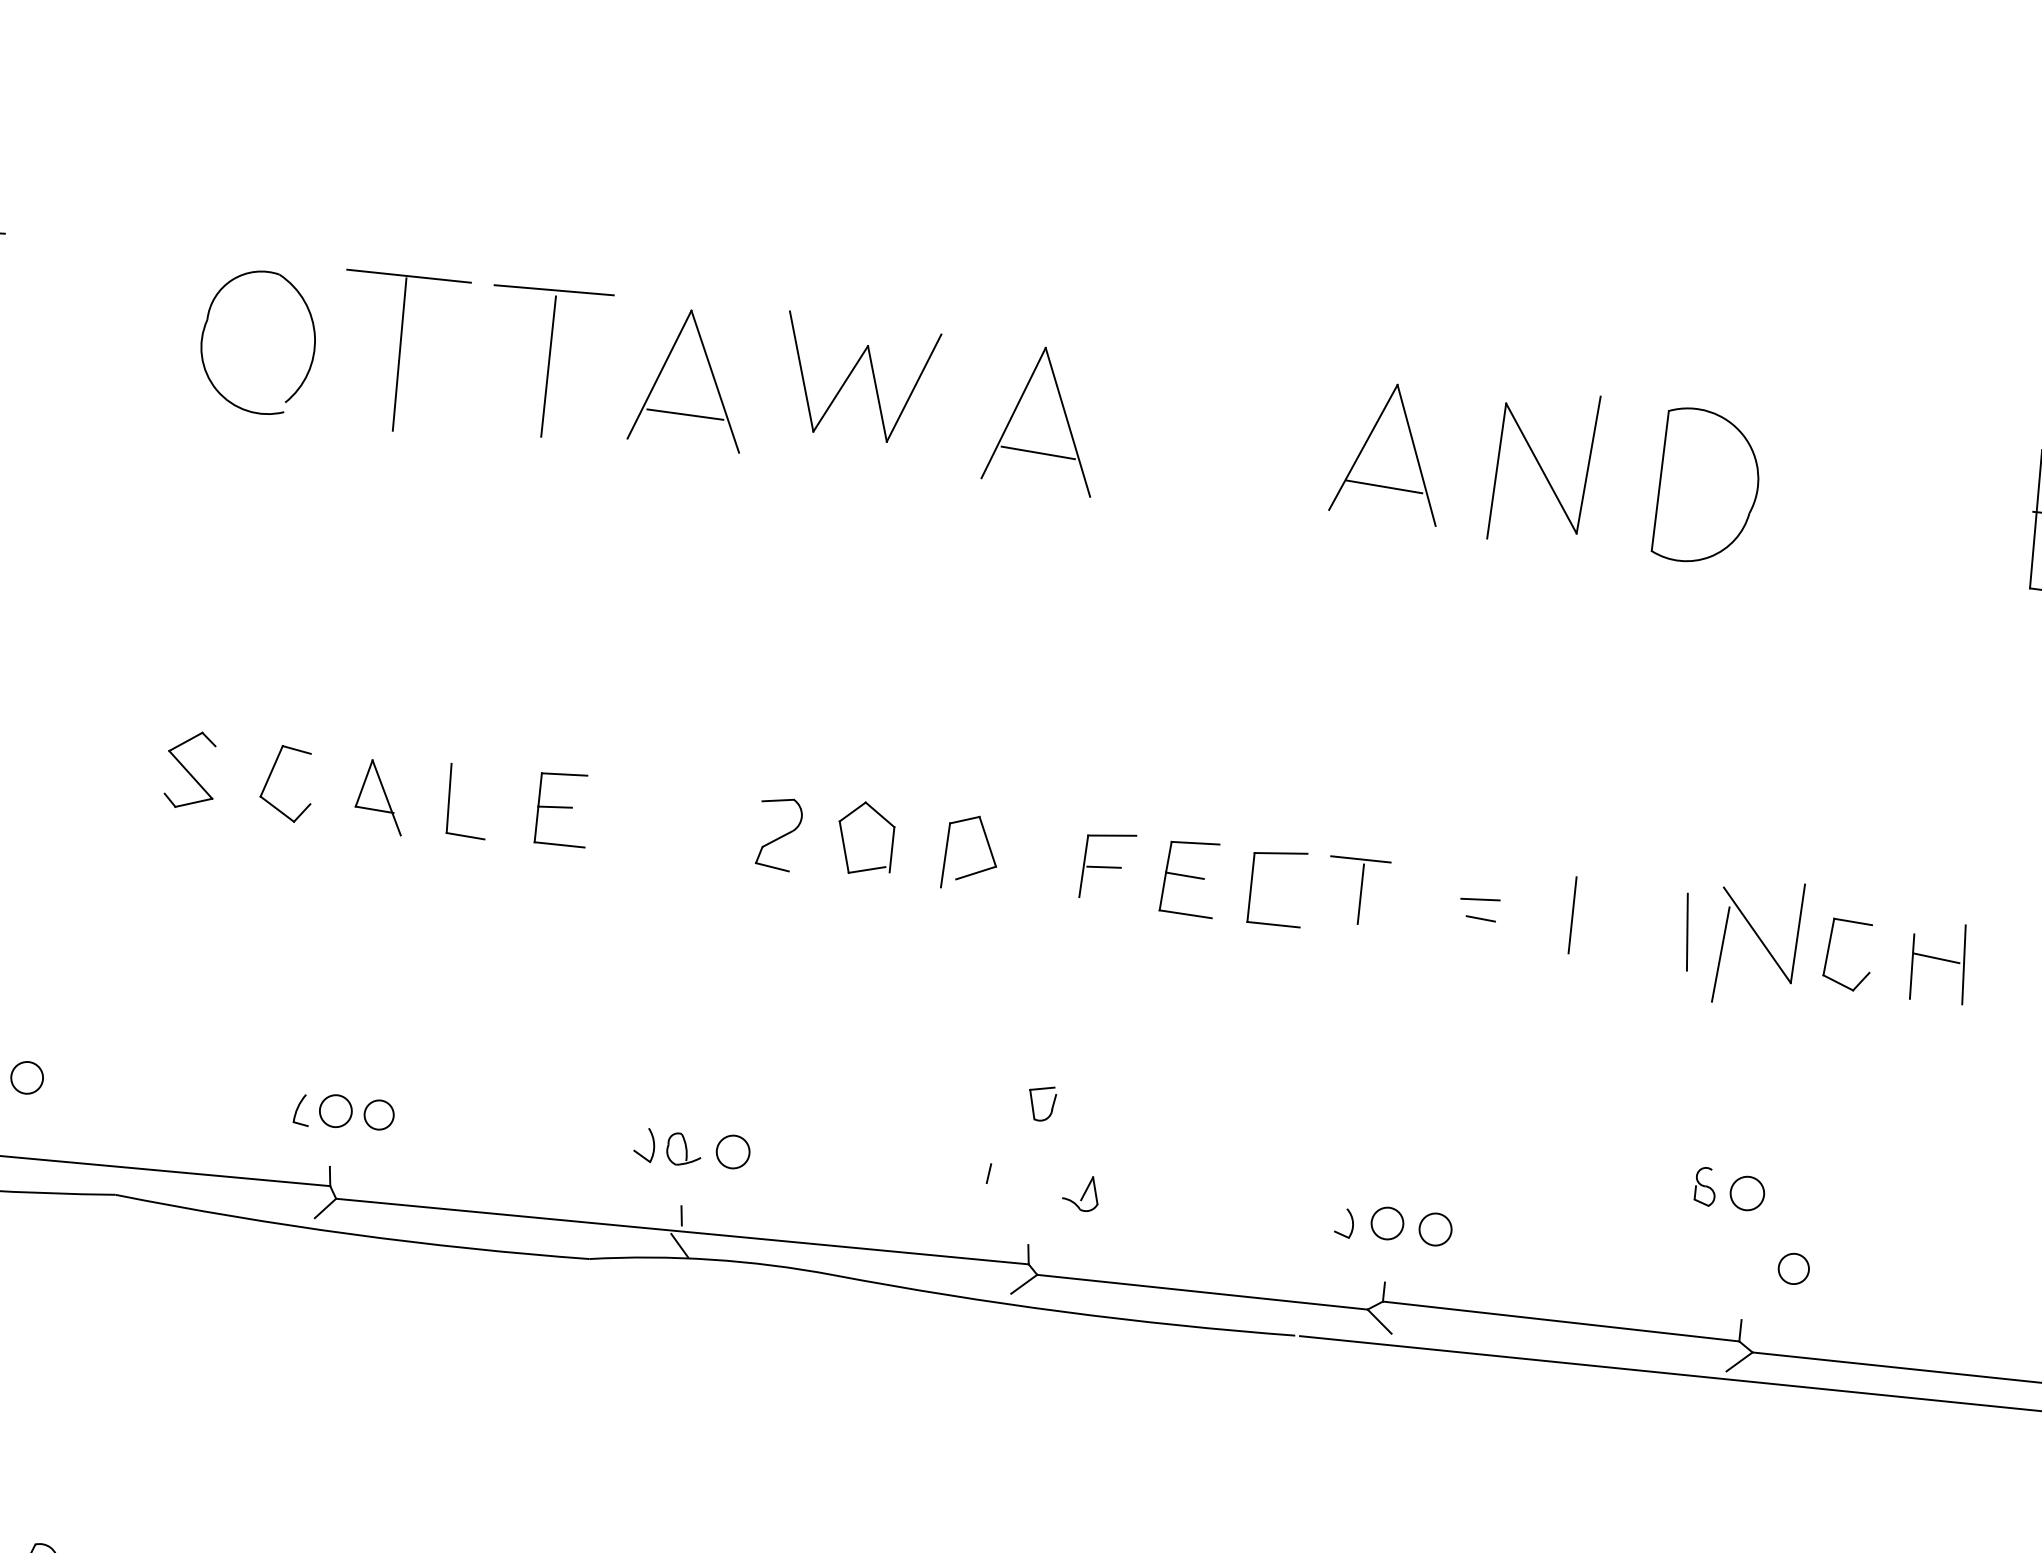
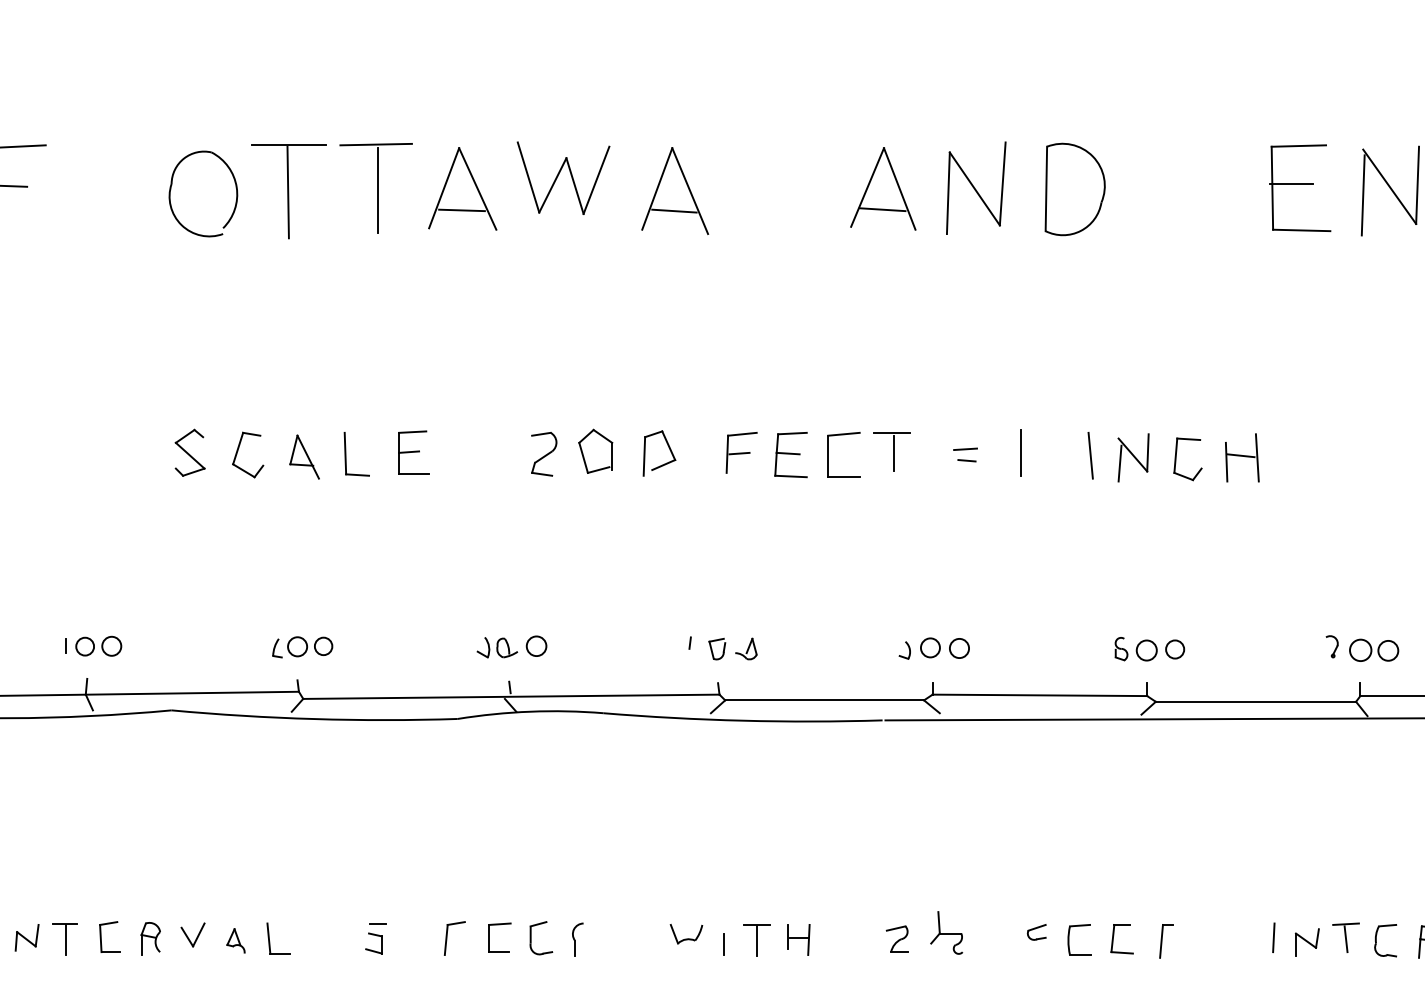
part: (1758, 942) -> (1133, 457), size x0.62
part: (1042, 1102) -> (717, 648), moved
part: (1728, 1189) -> (1135, 649), moved

